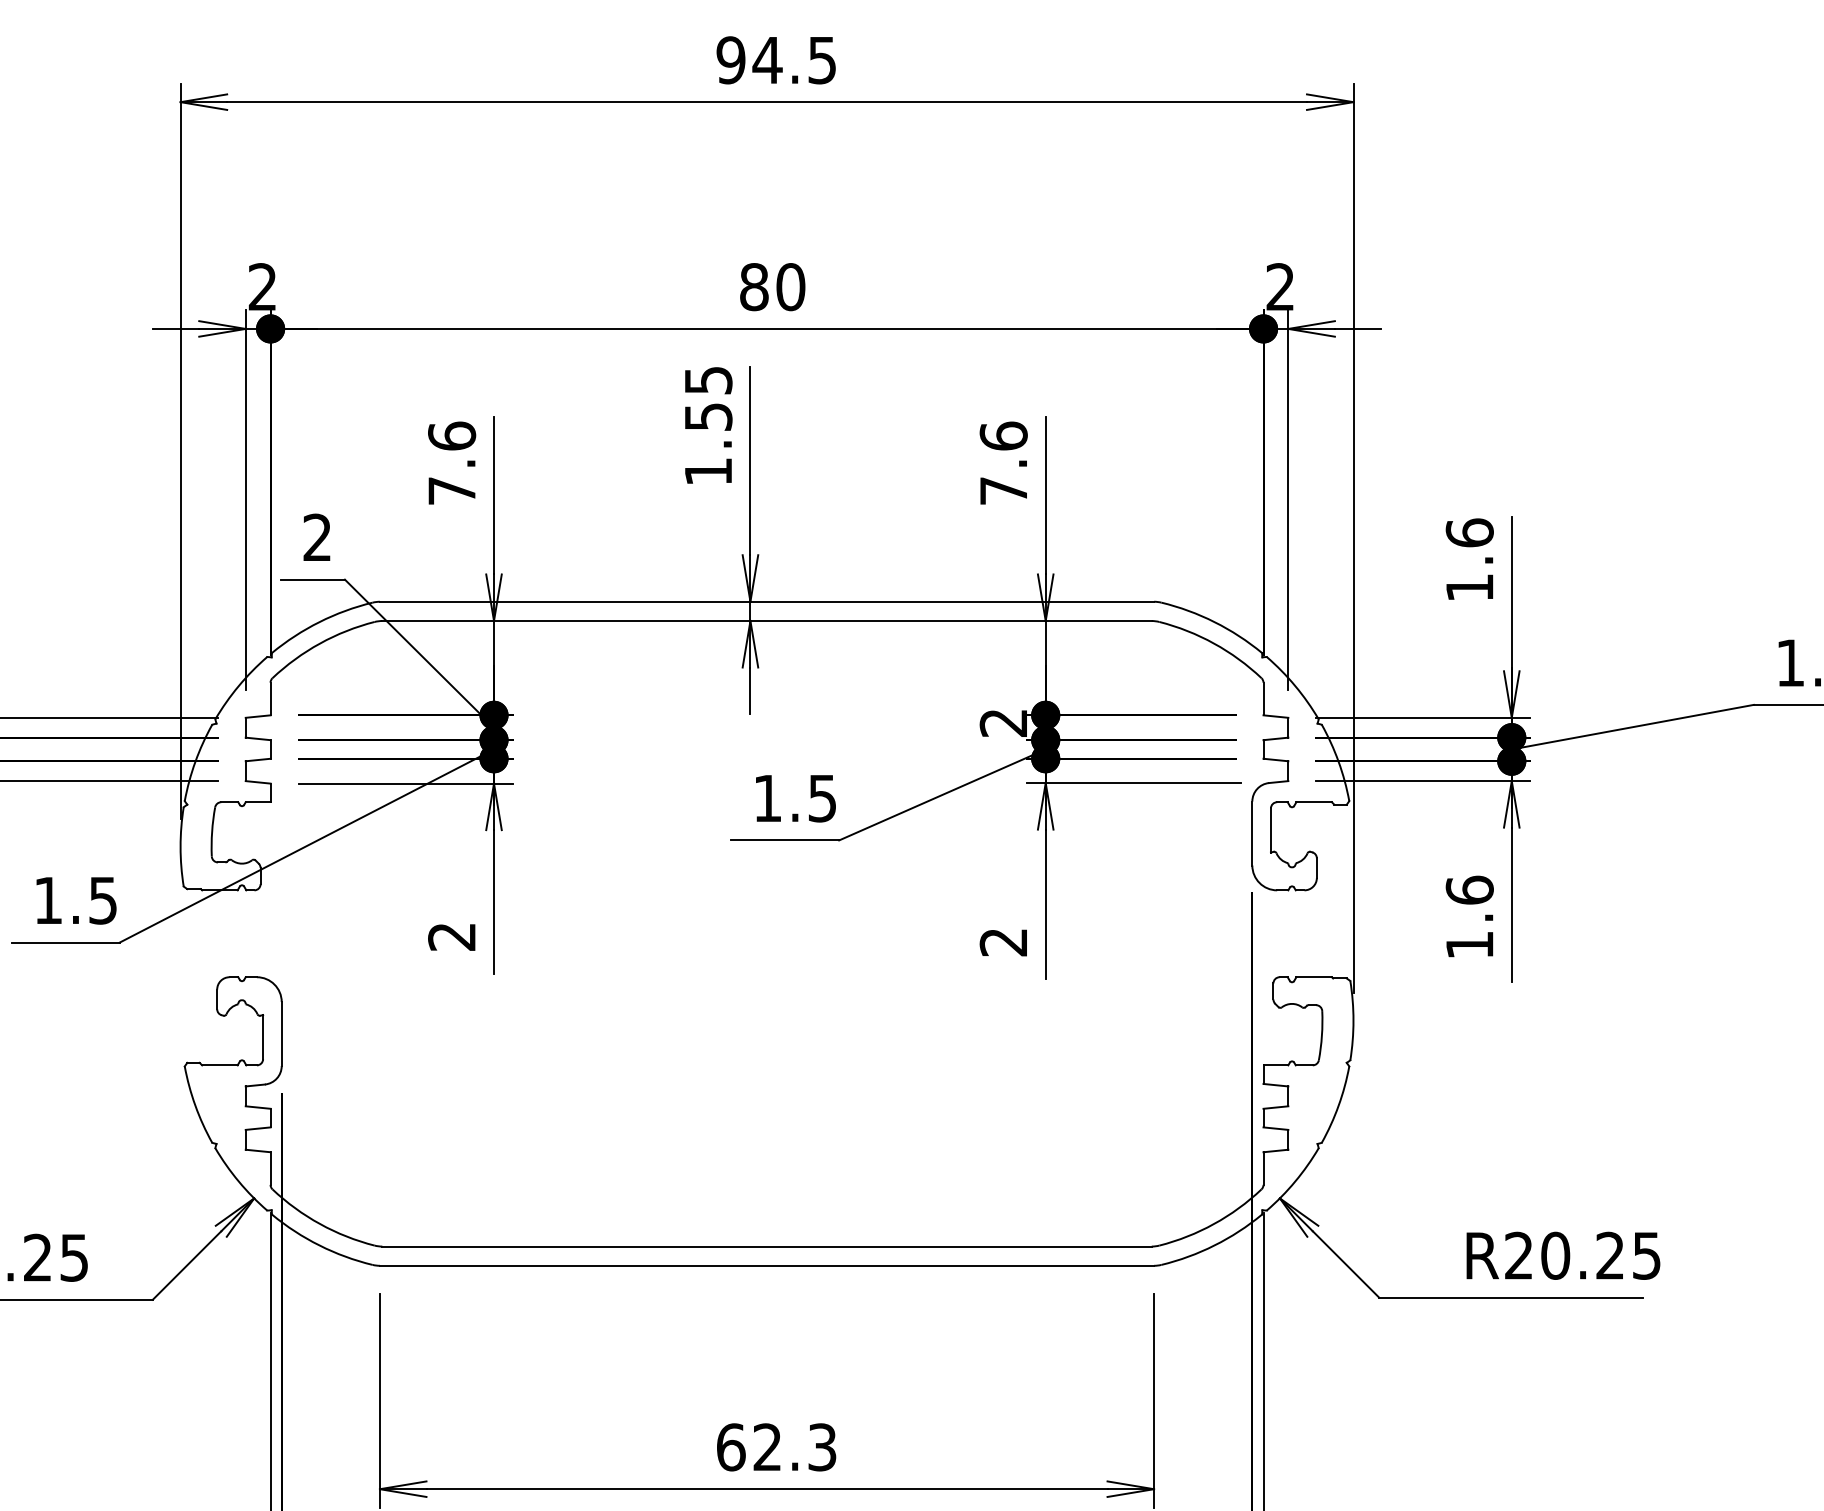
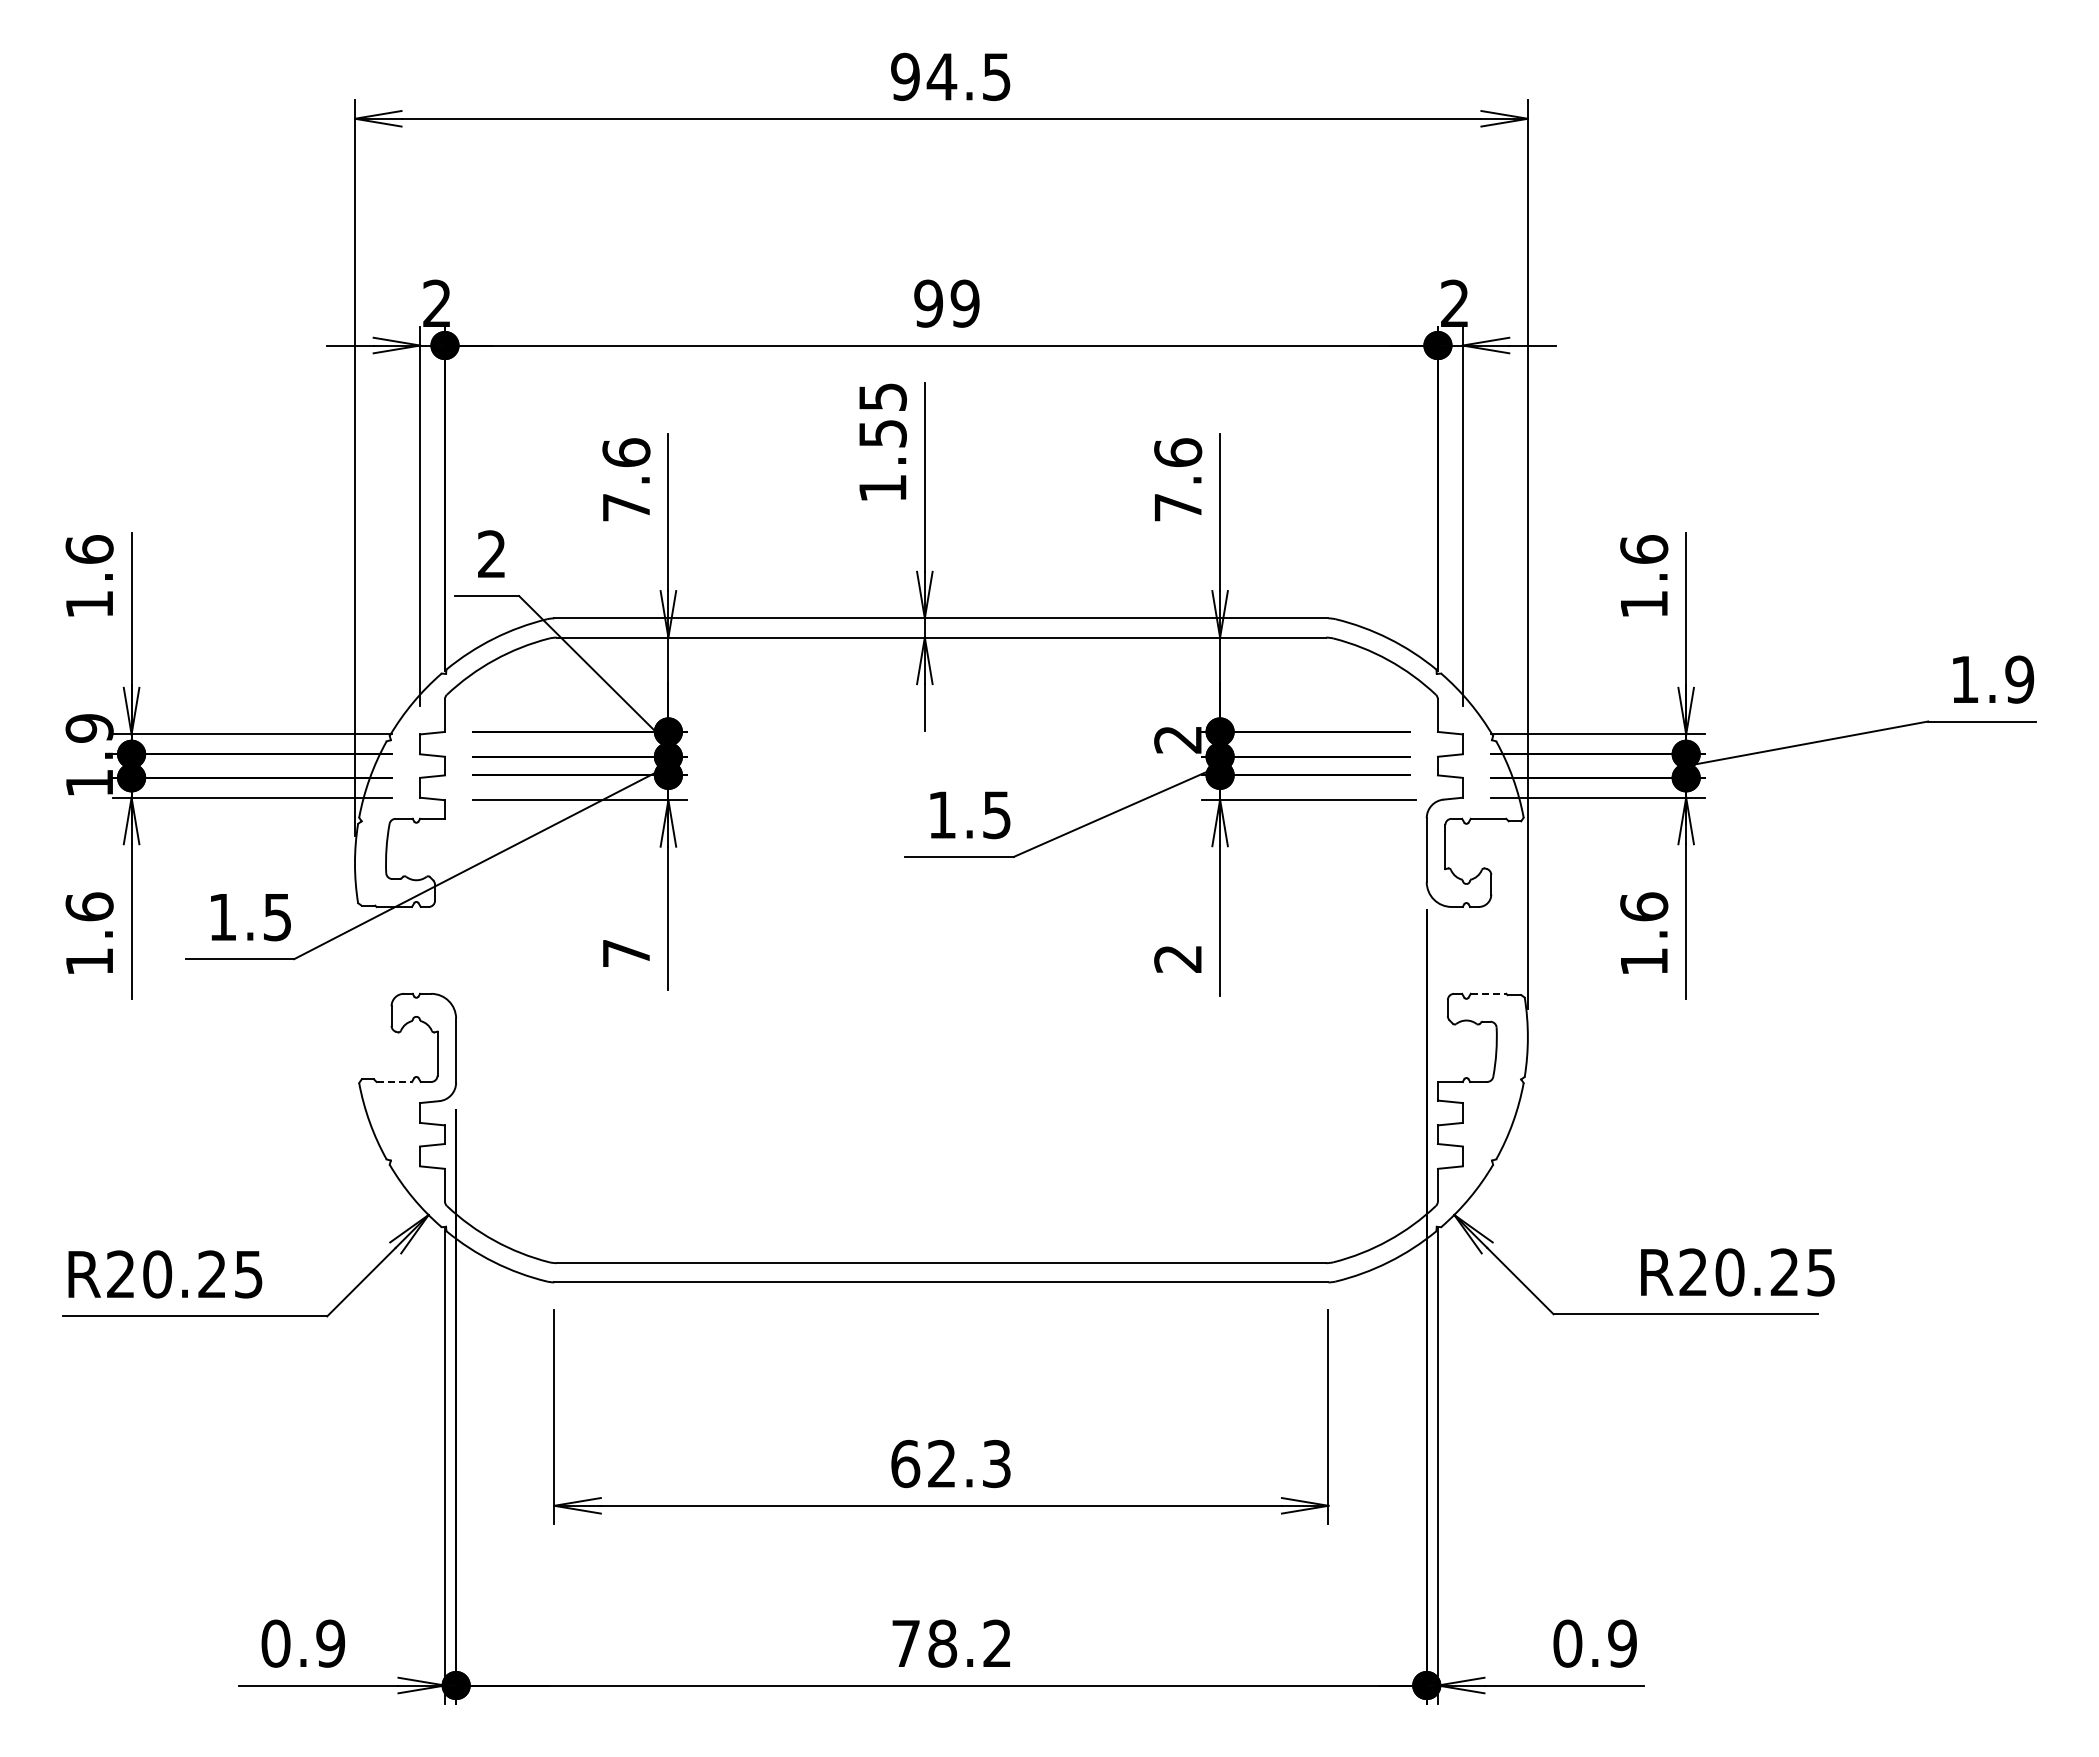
text: (772, 286) -> (946, 303), 80 -> 99
text: (451, 936) -> (625, 953), 2 -> 7
line: (1314, 976) -> (1488, 993), solid -> dashed
line: (220, 1064) -> (394, 1081), solid -> dashed

